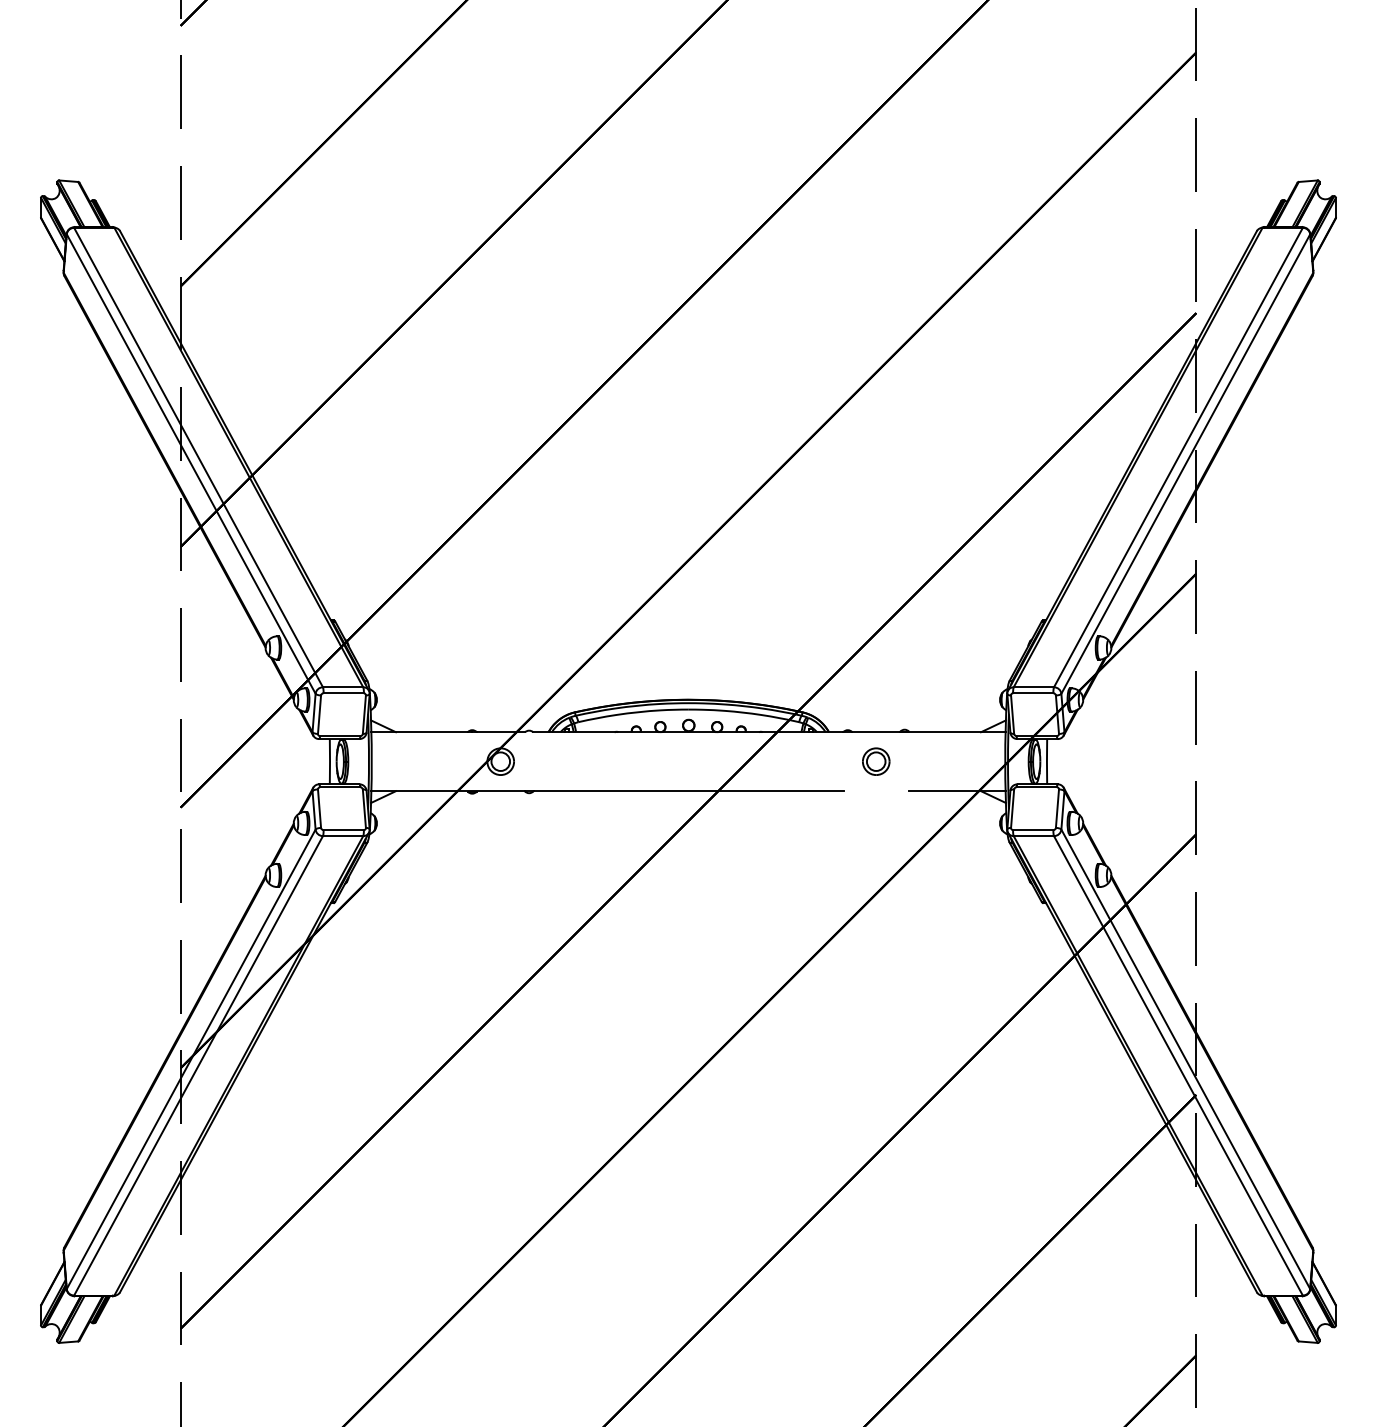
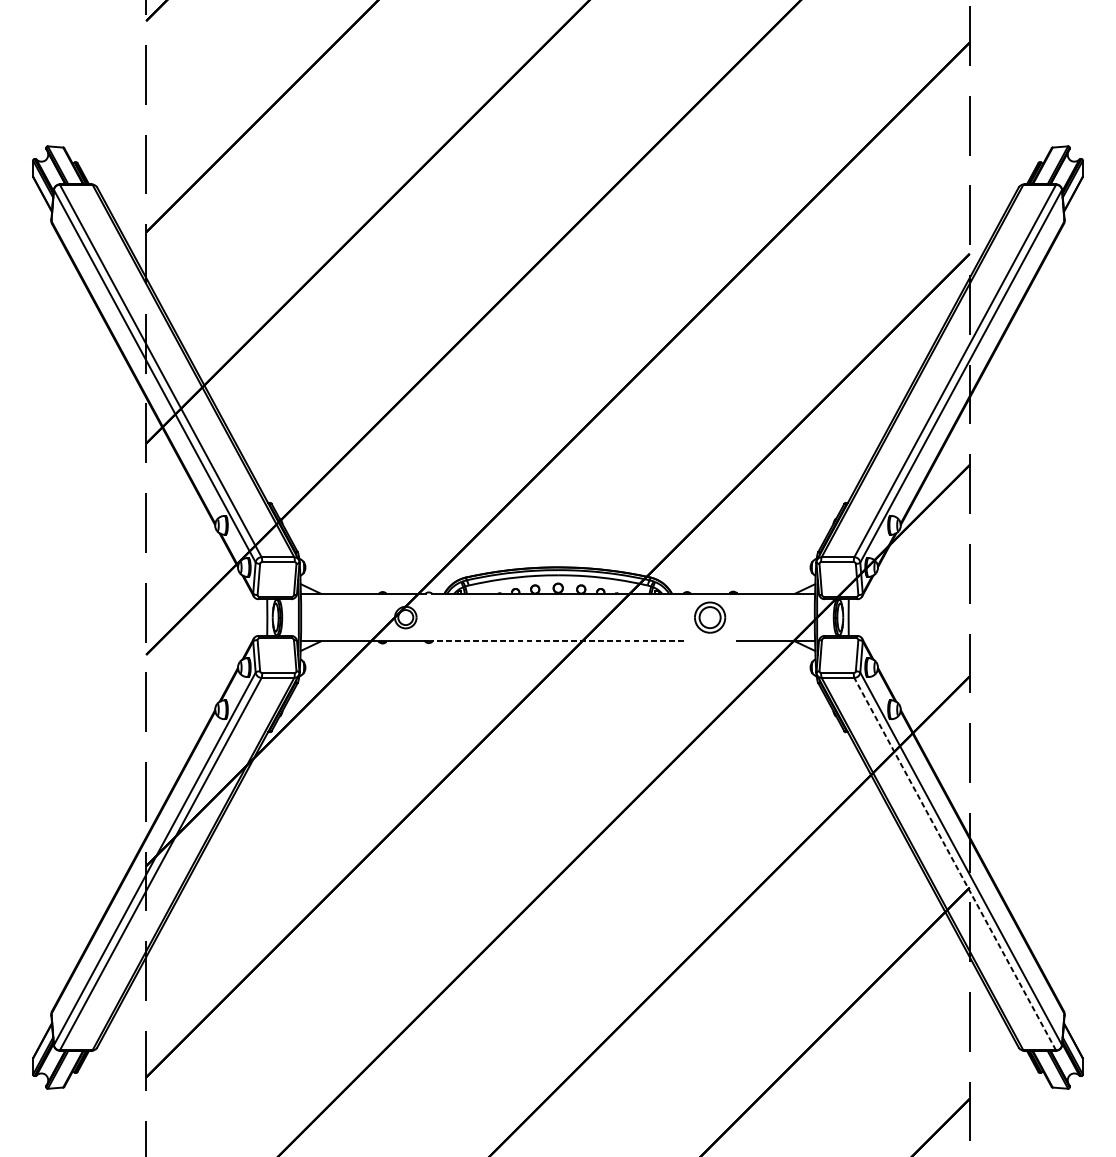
part: (876, 761) -> (710, 617), size x1.4
line: (688, 791) -> (558, 641), solid -> dashed
line: (1178, 1065) -> (955, 863), solid -> dashed

